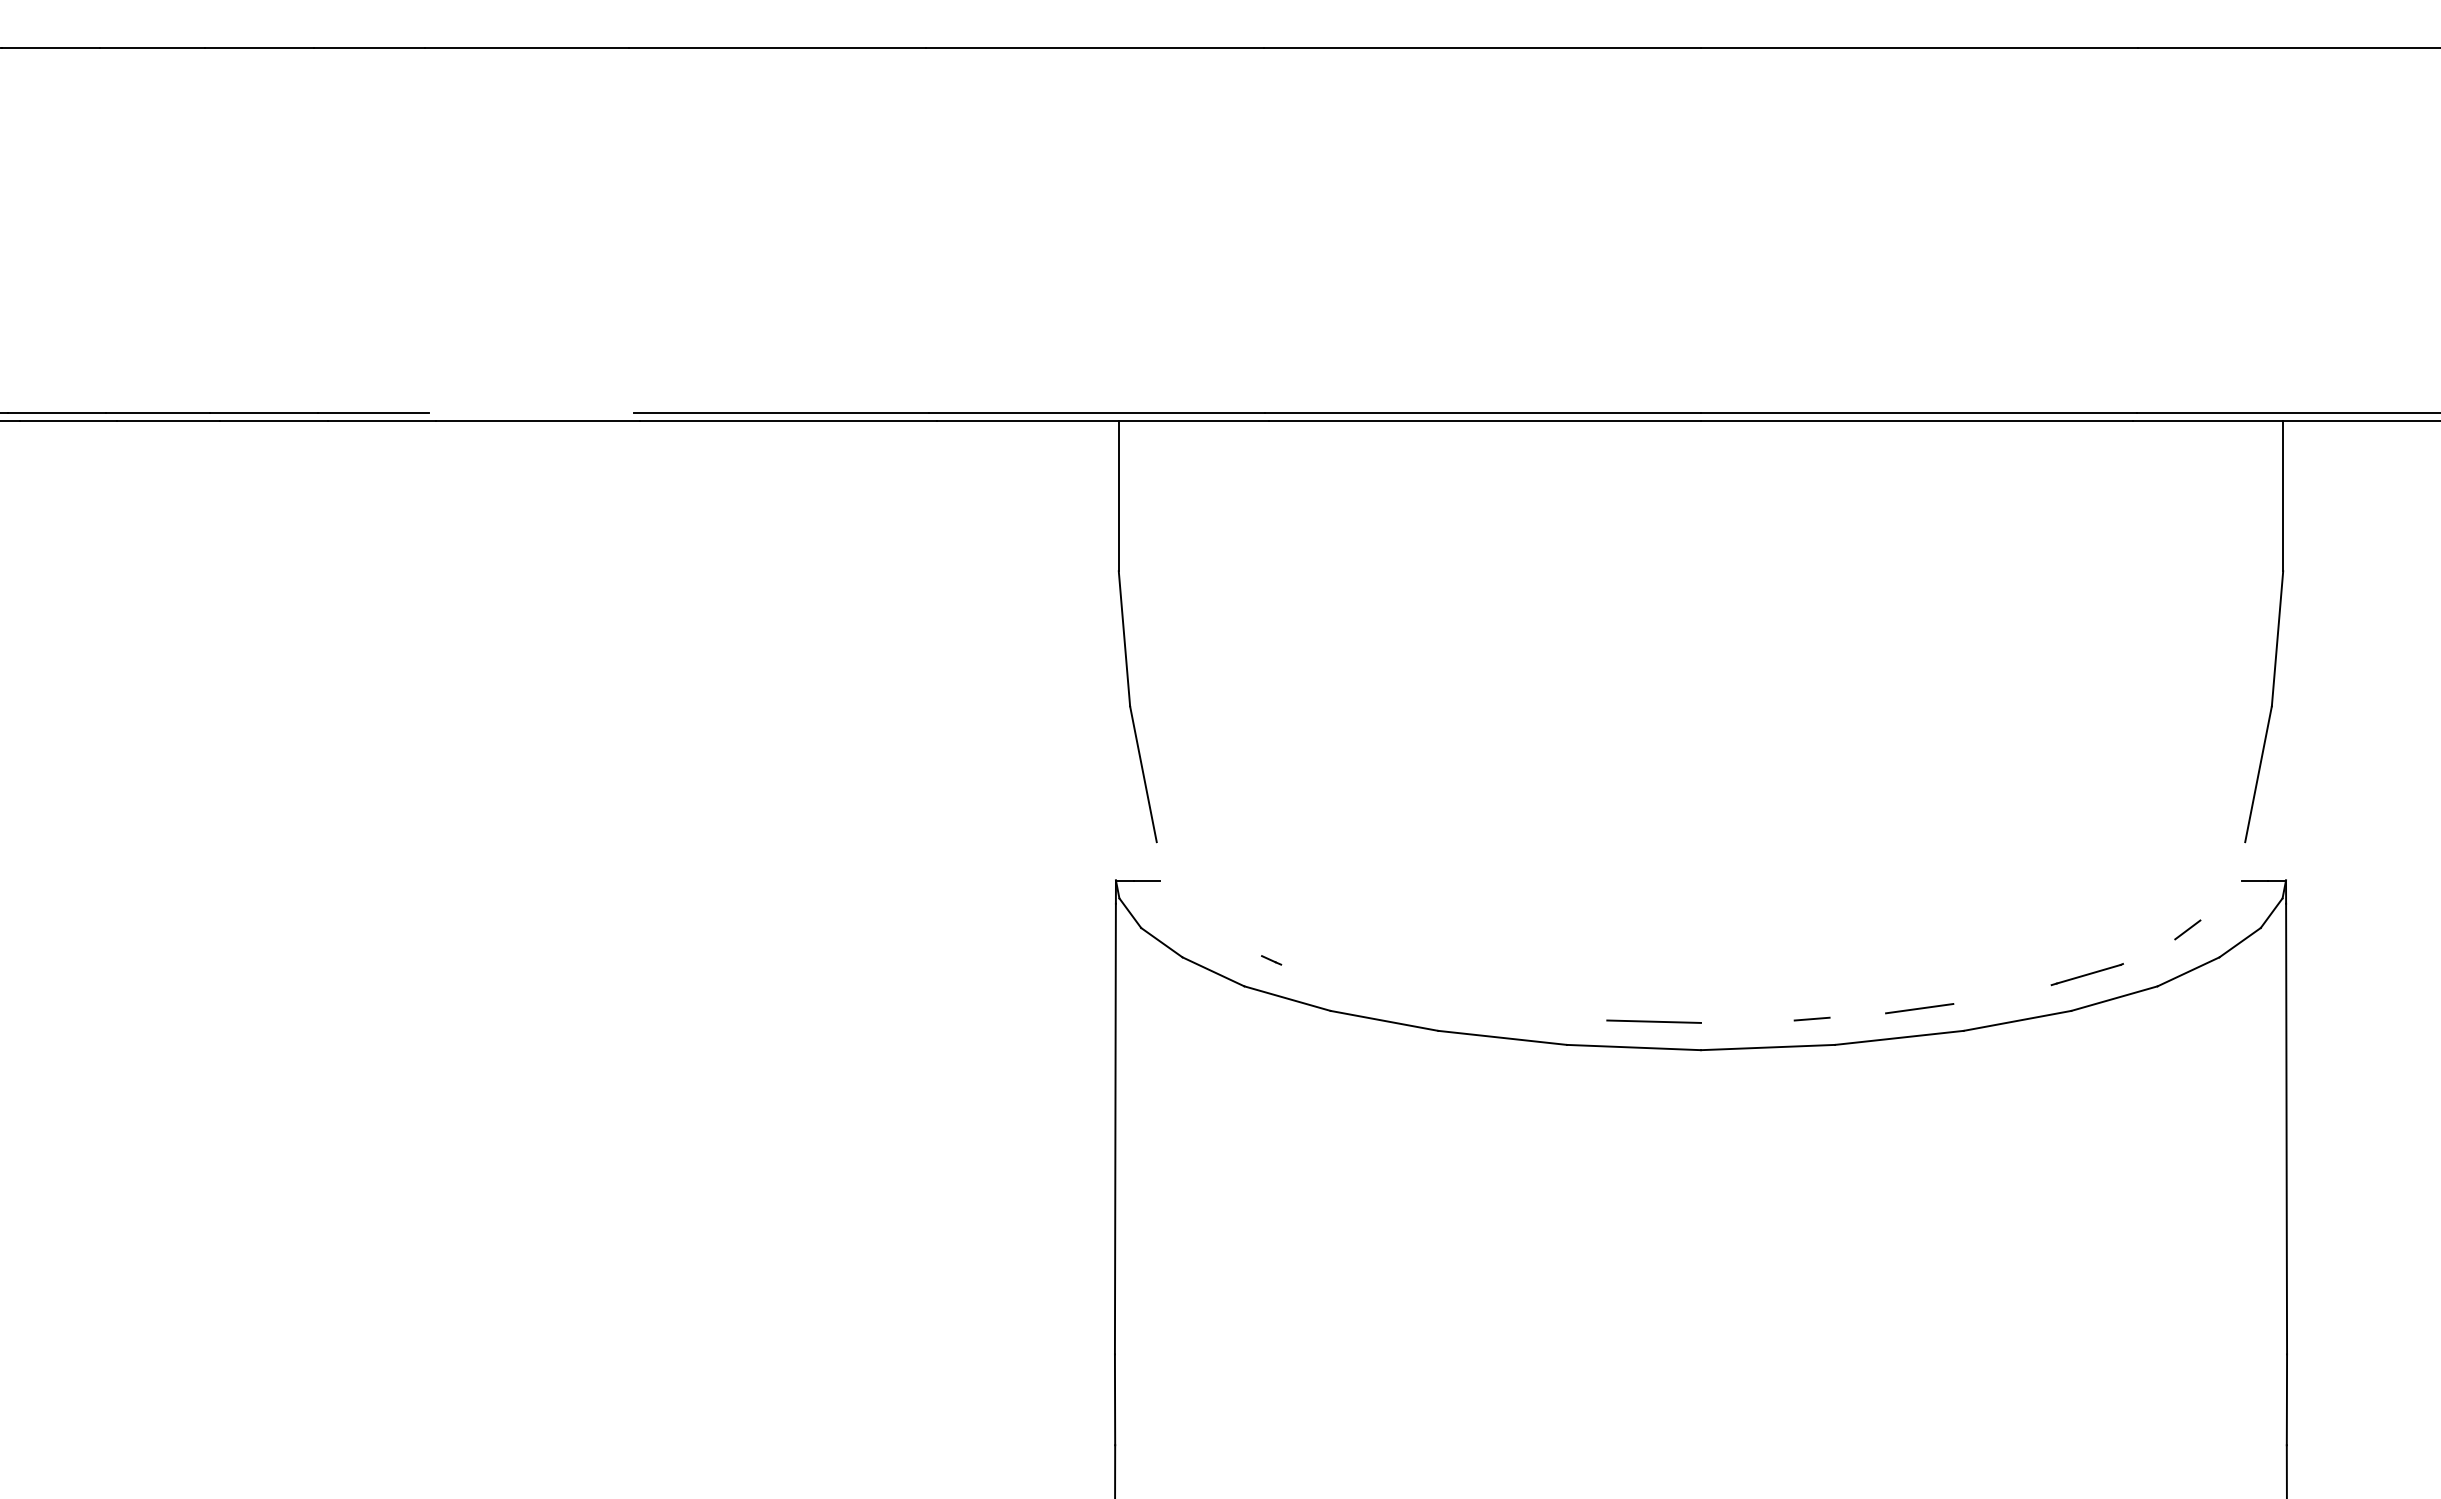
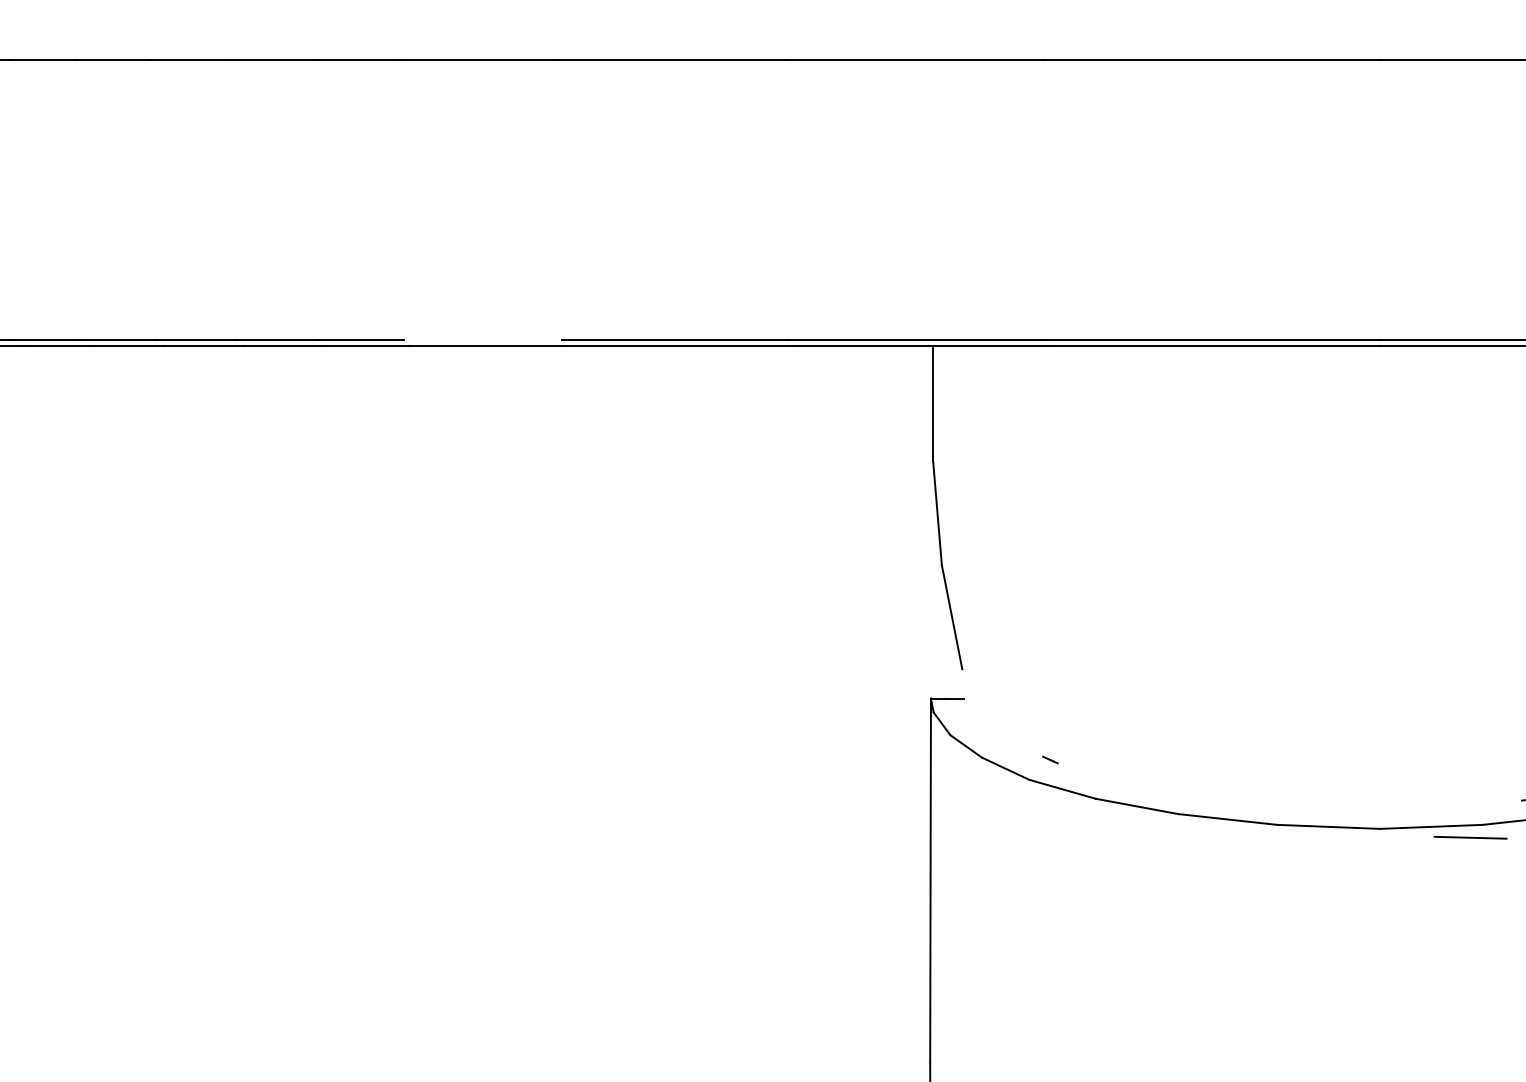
line: (1811, 1018) -> (1464, 804), removed
line: (1653, 1021) -> (1470, 837), moved

